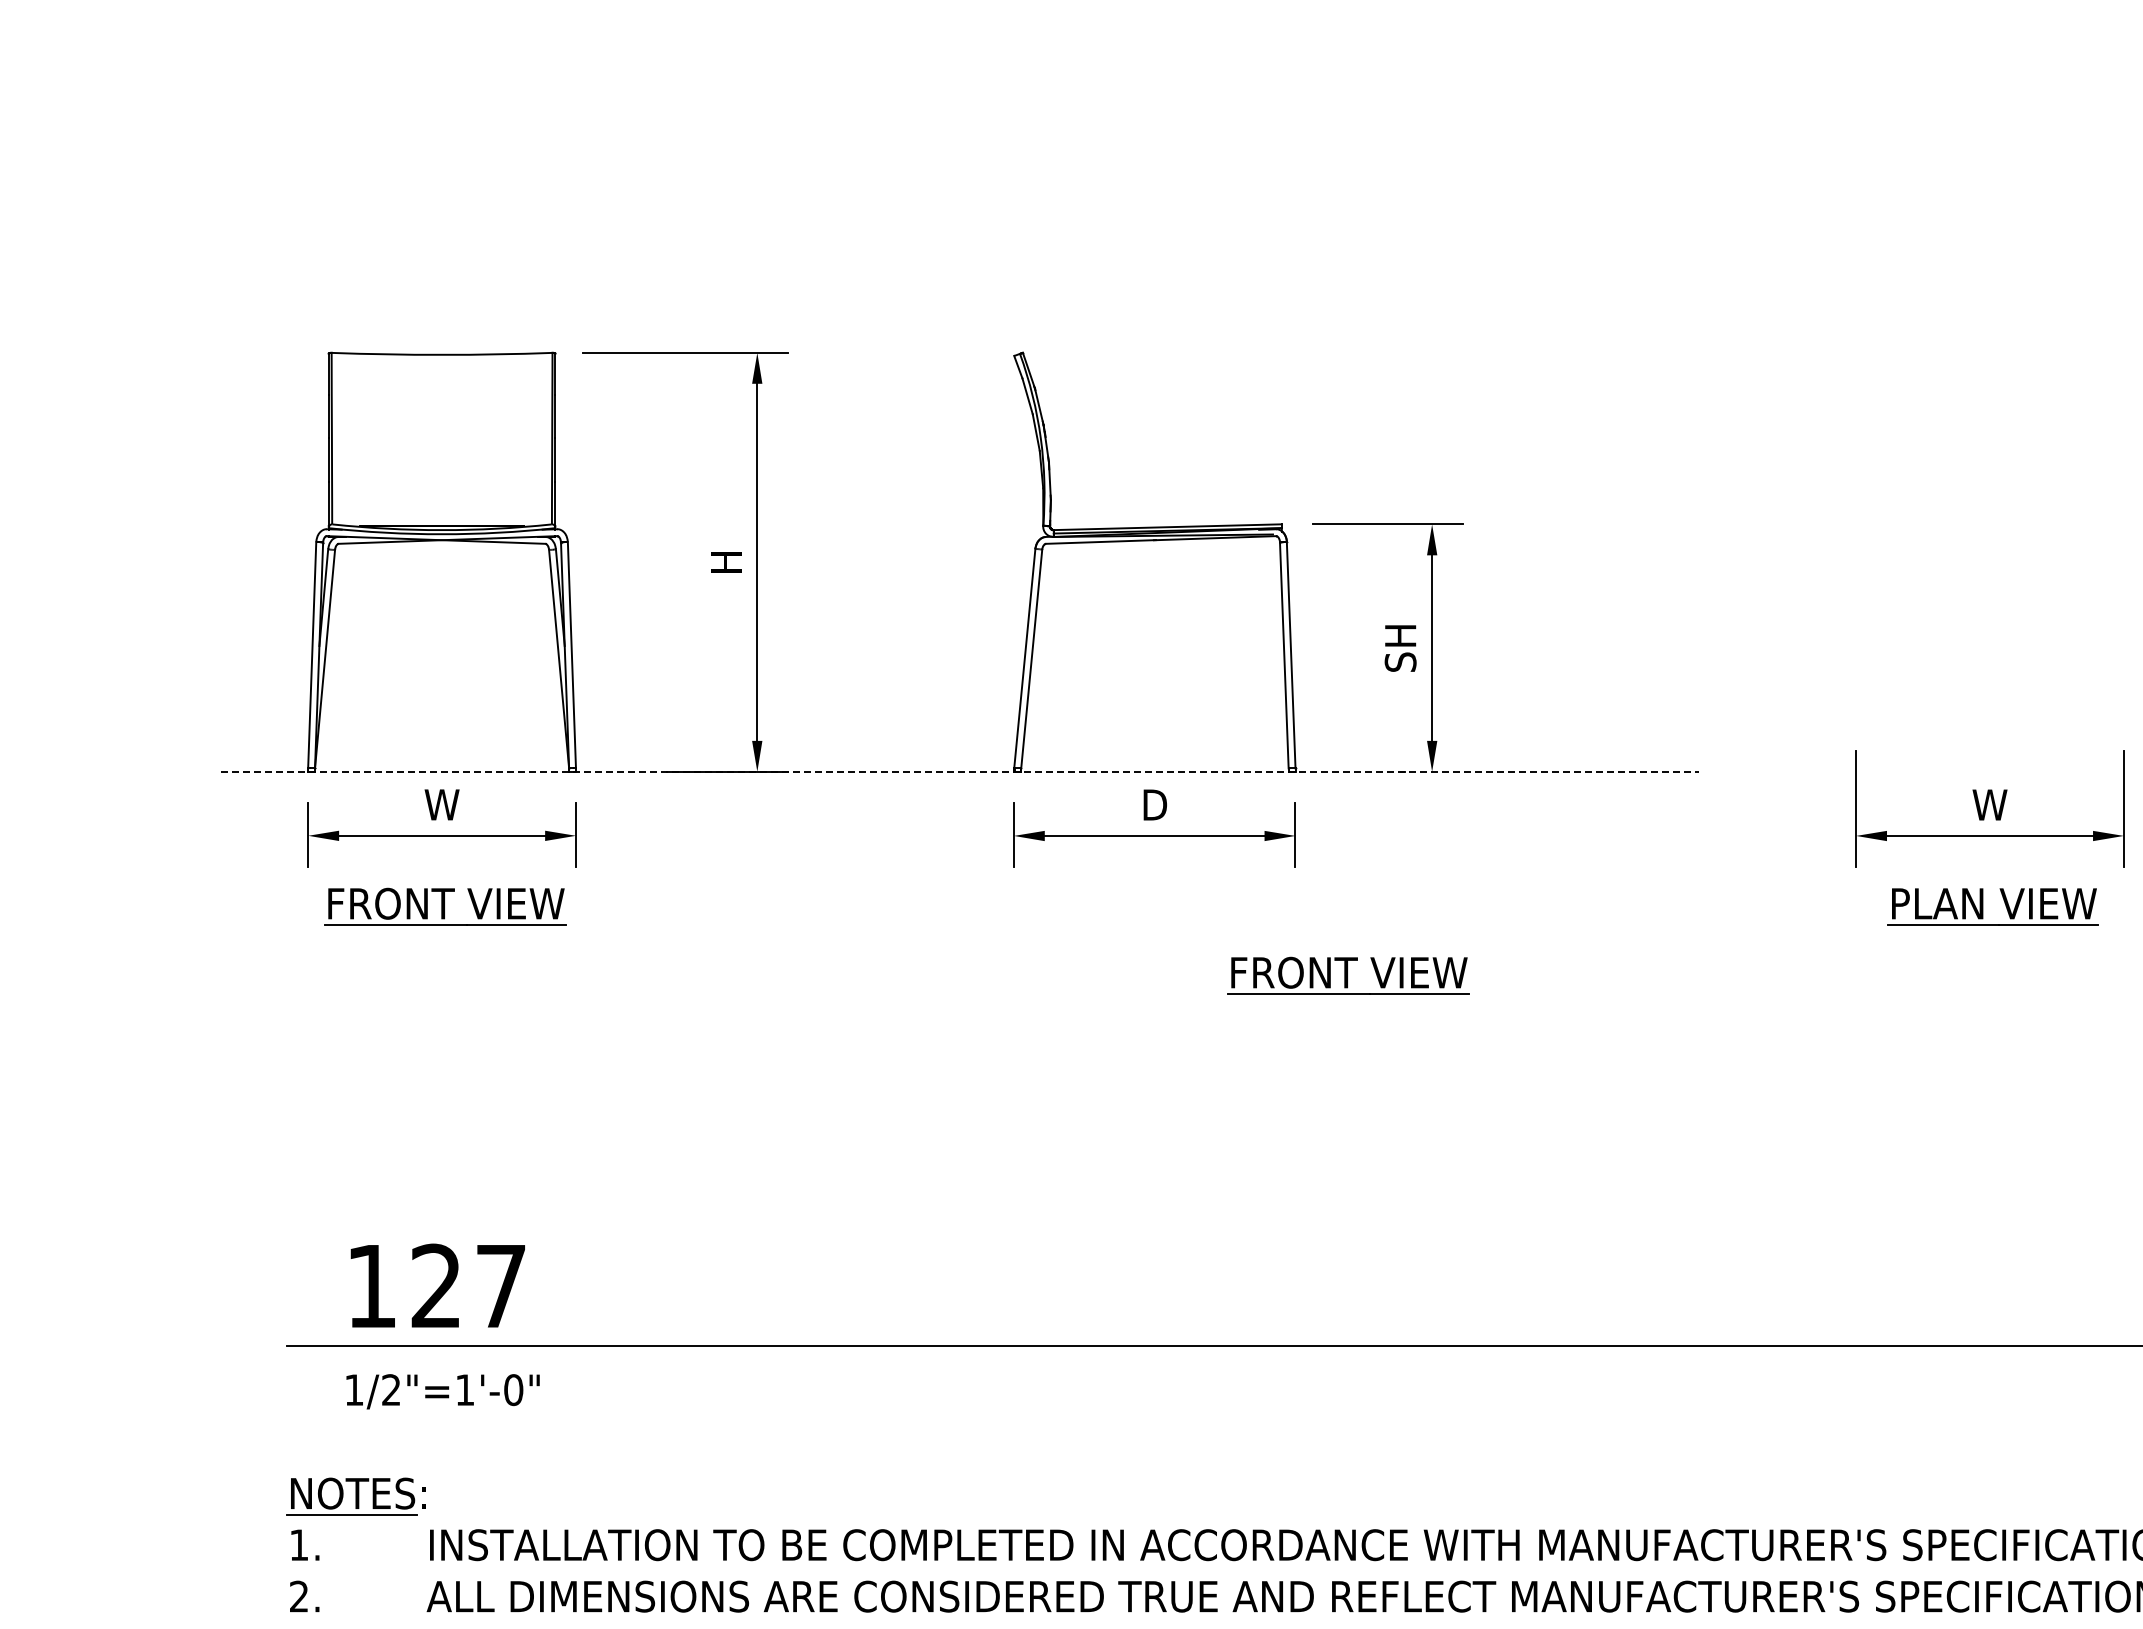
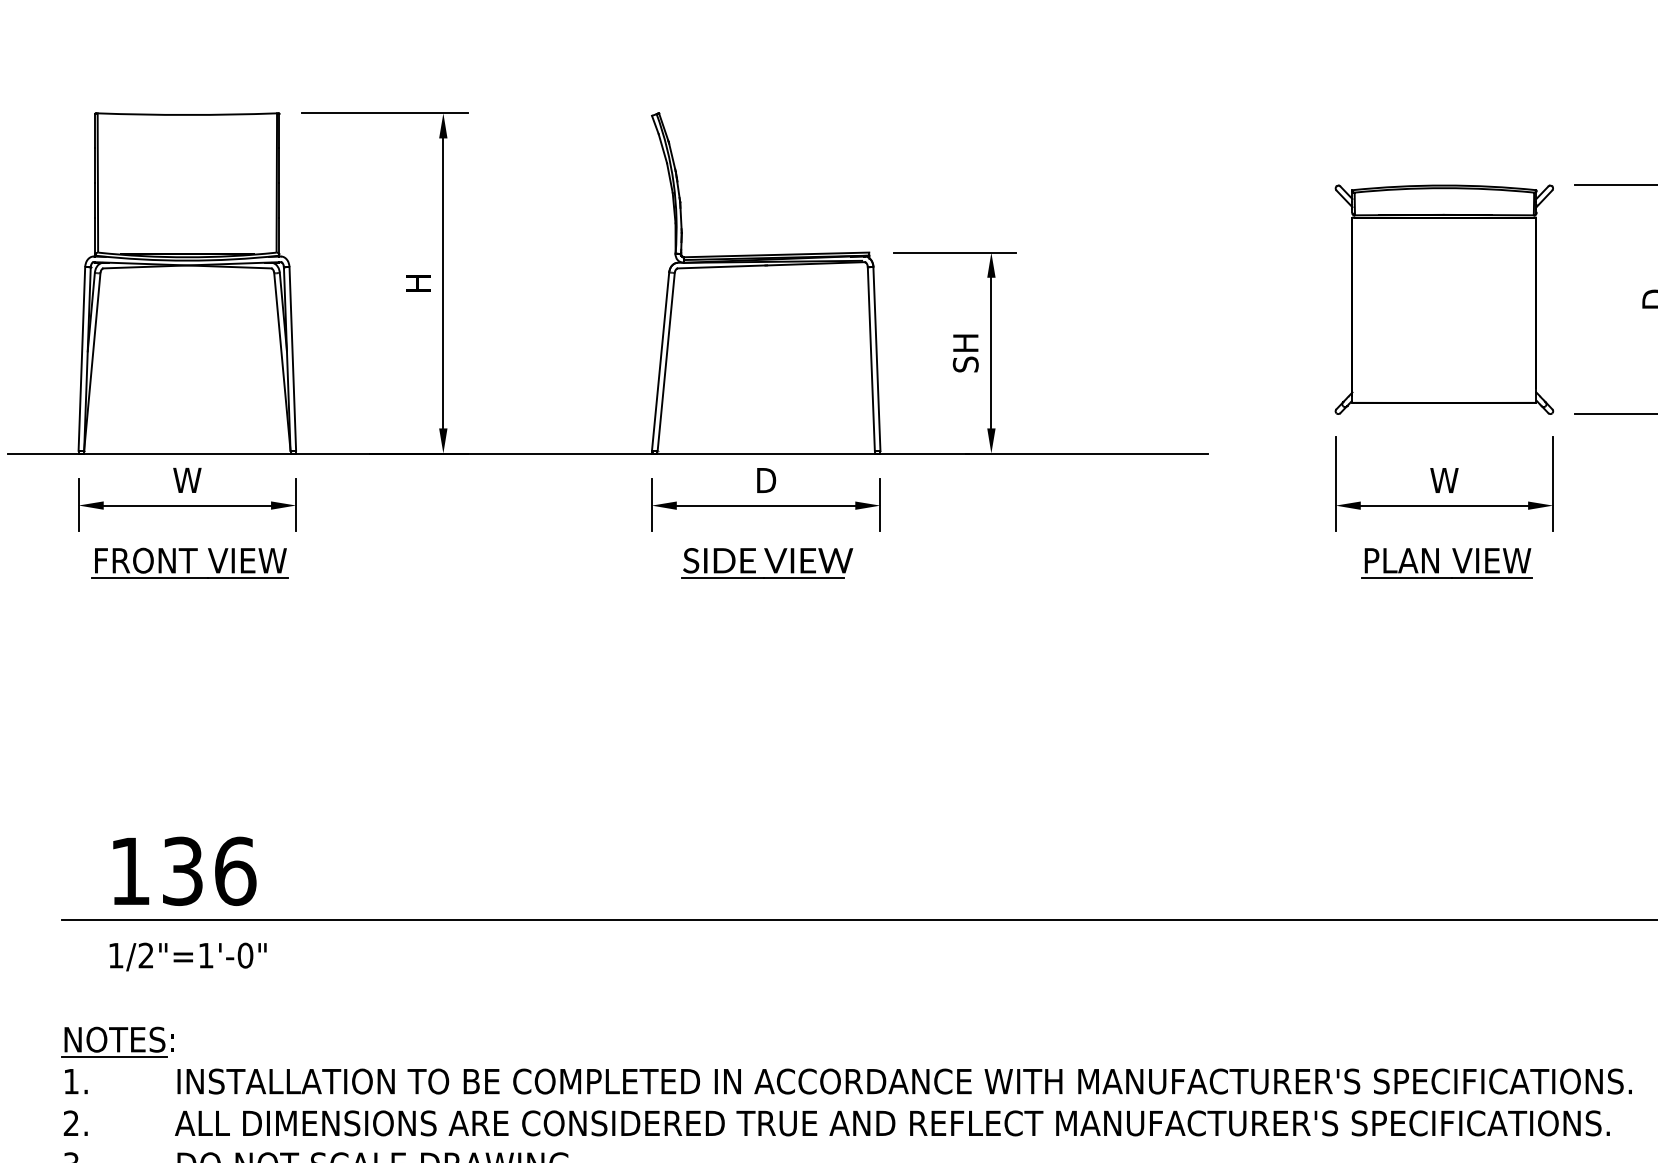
part: (1989, 582) -> (1444, 299), added
line: (960, 771) -> (608, 453), dashed -> solid
part: (1155, 906) -> (766, 562), added
part: (1348, 975) -> (923, 618), removed
text: (469, 1285) -> (209, 870), 127 -> 136

